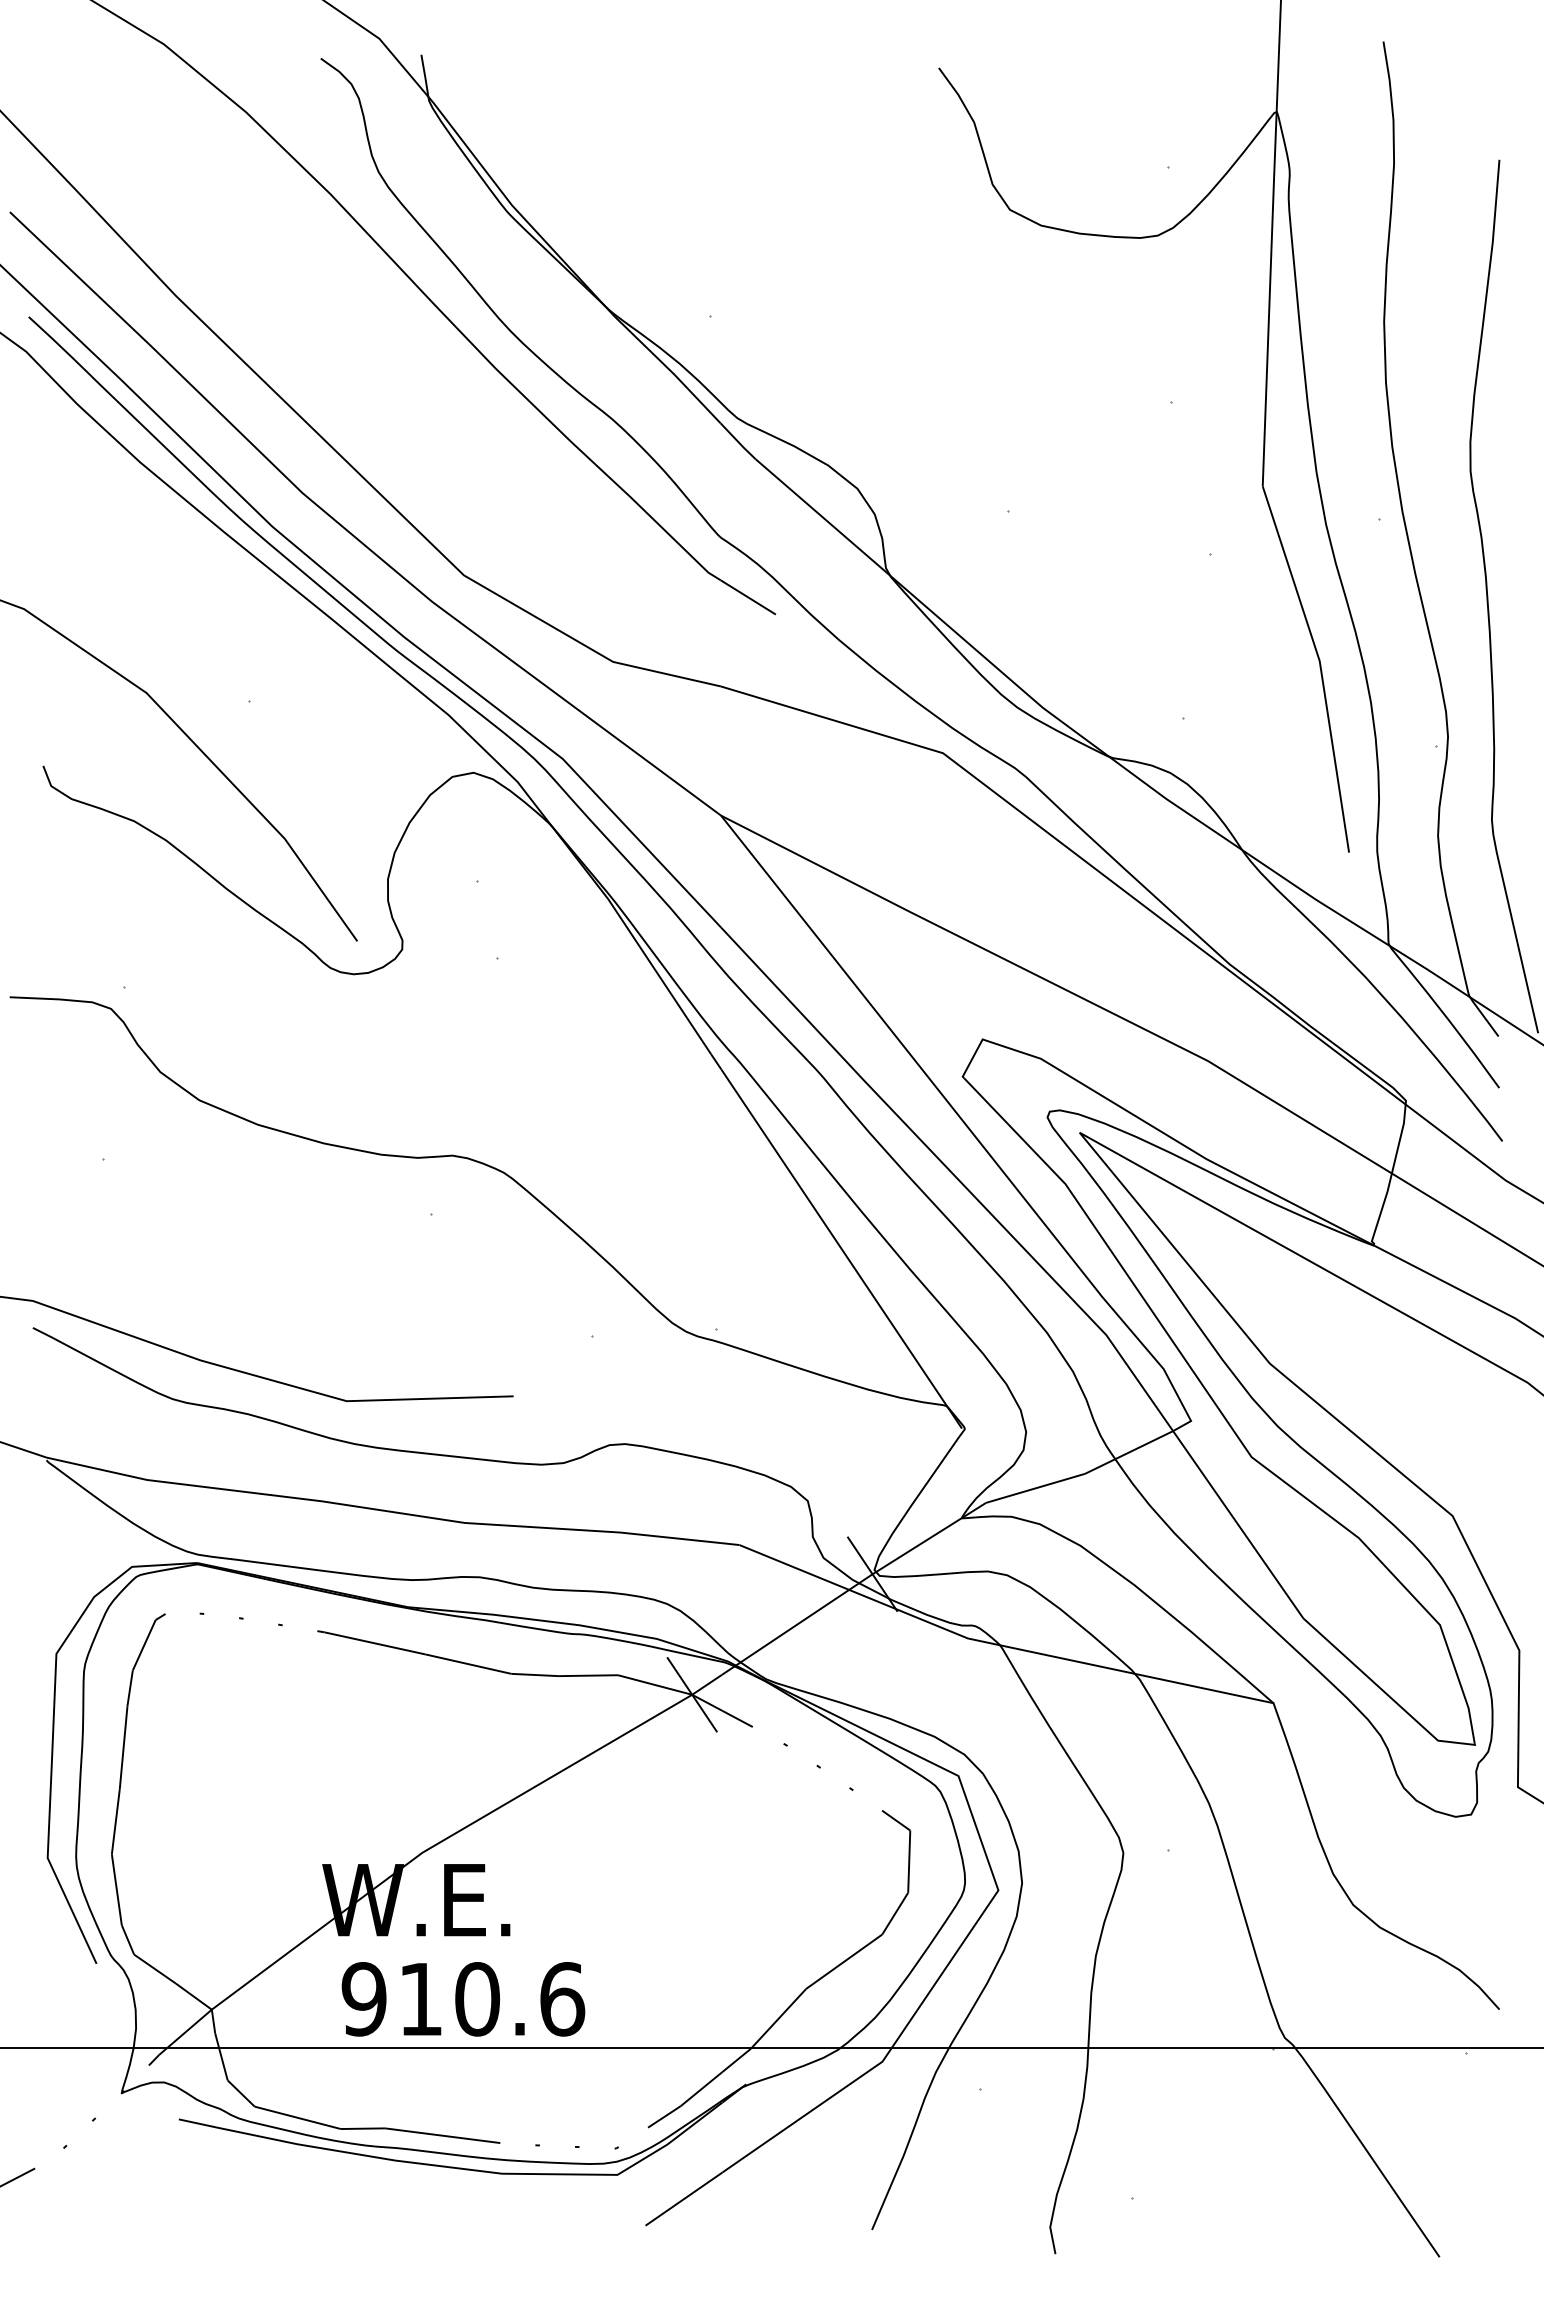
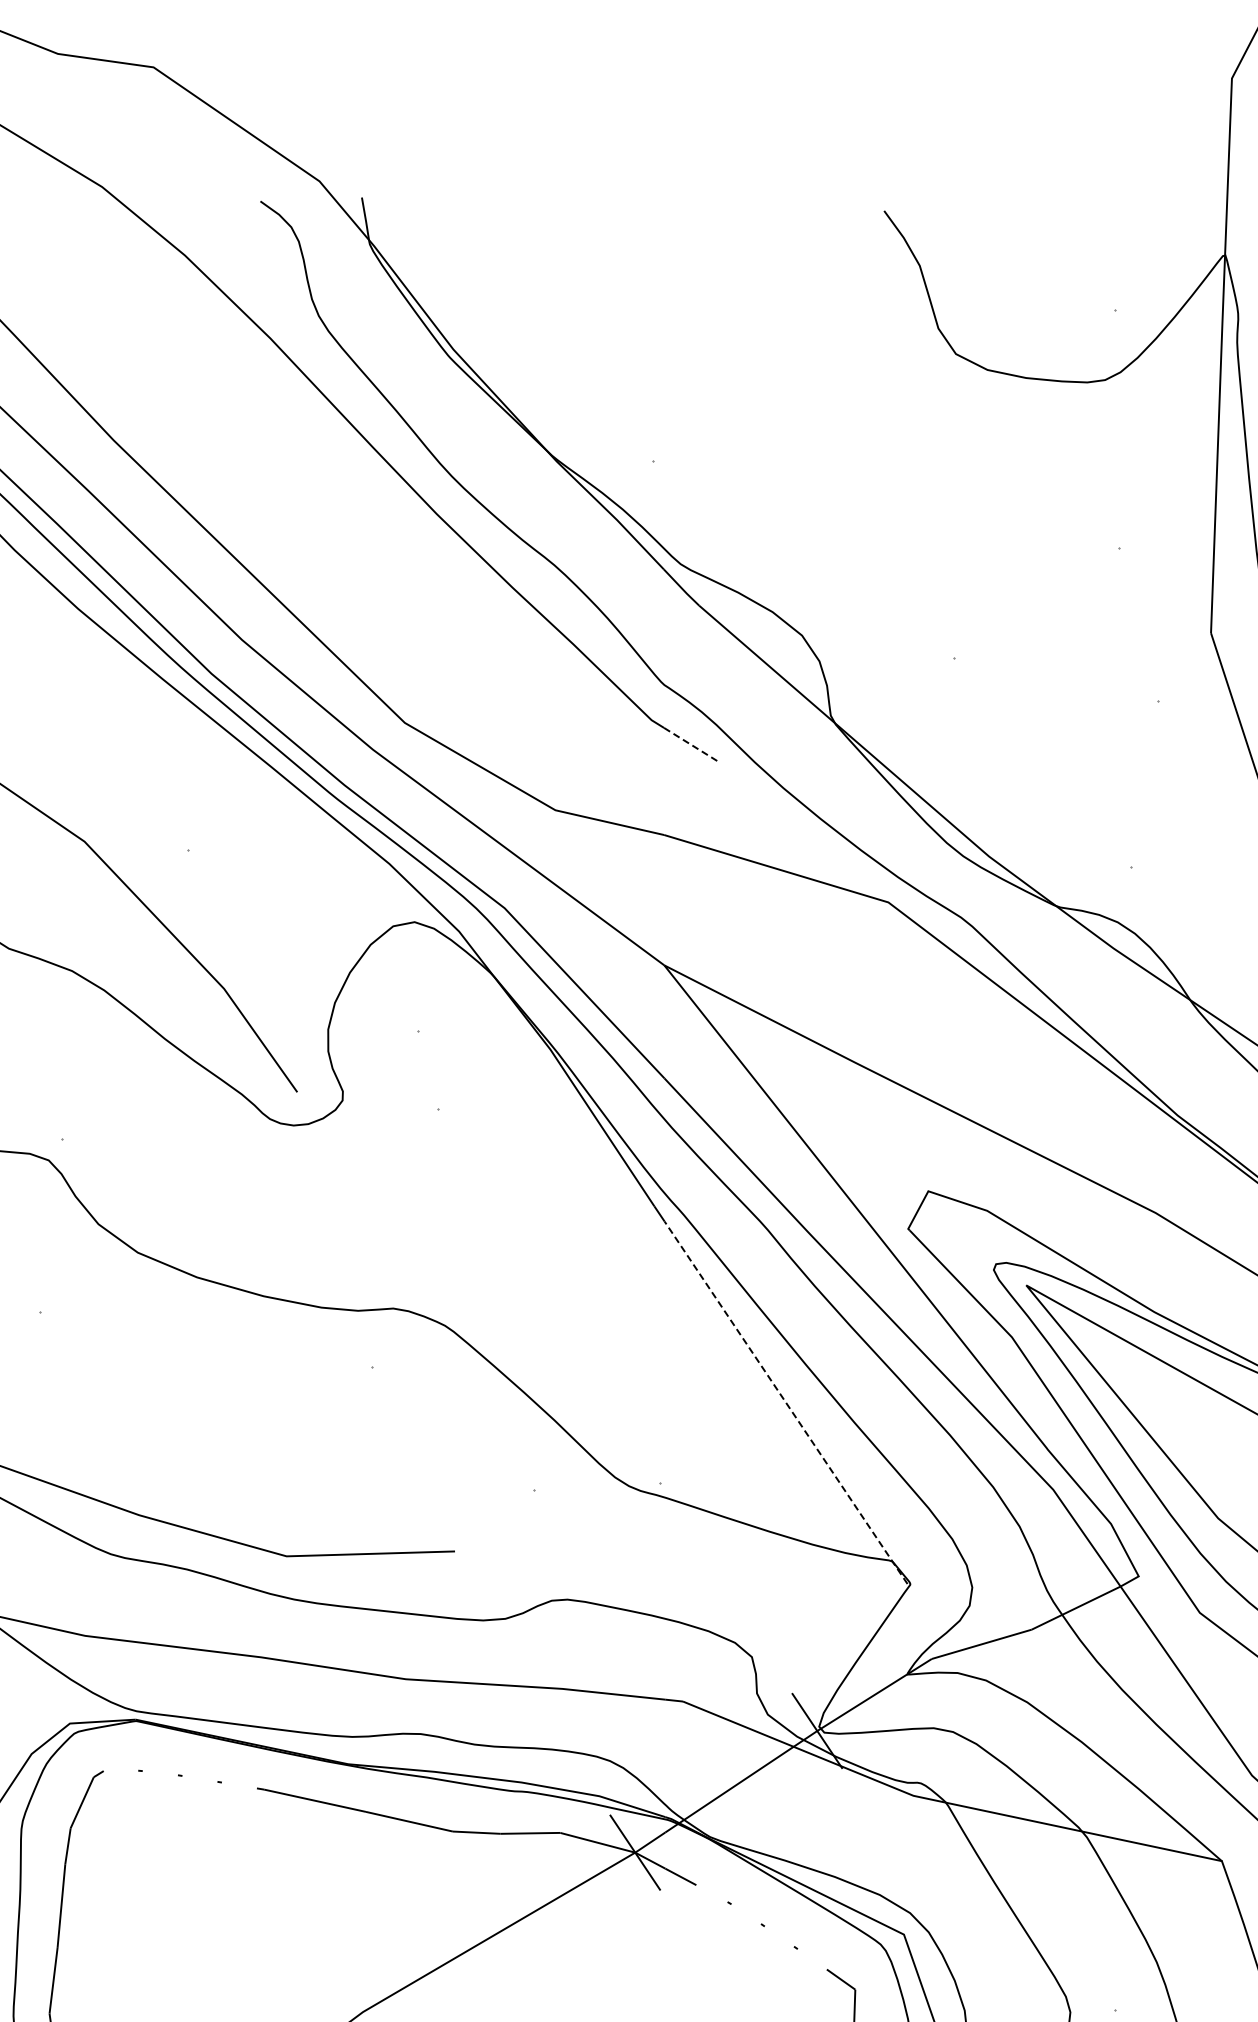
line: (748, 597) -> (692, 745), solid -> dashed
line: (841, 1248) -> (785, 1402), solid -> dashed

